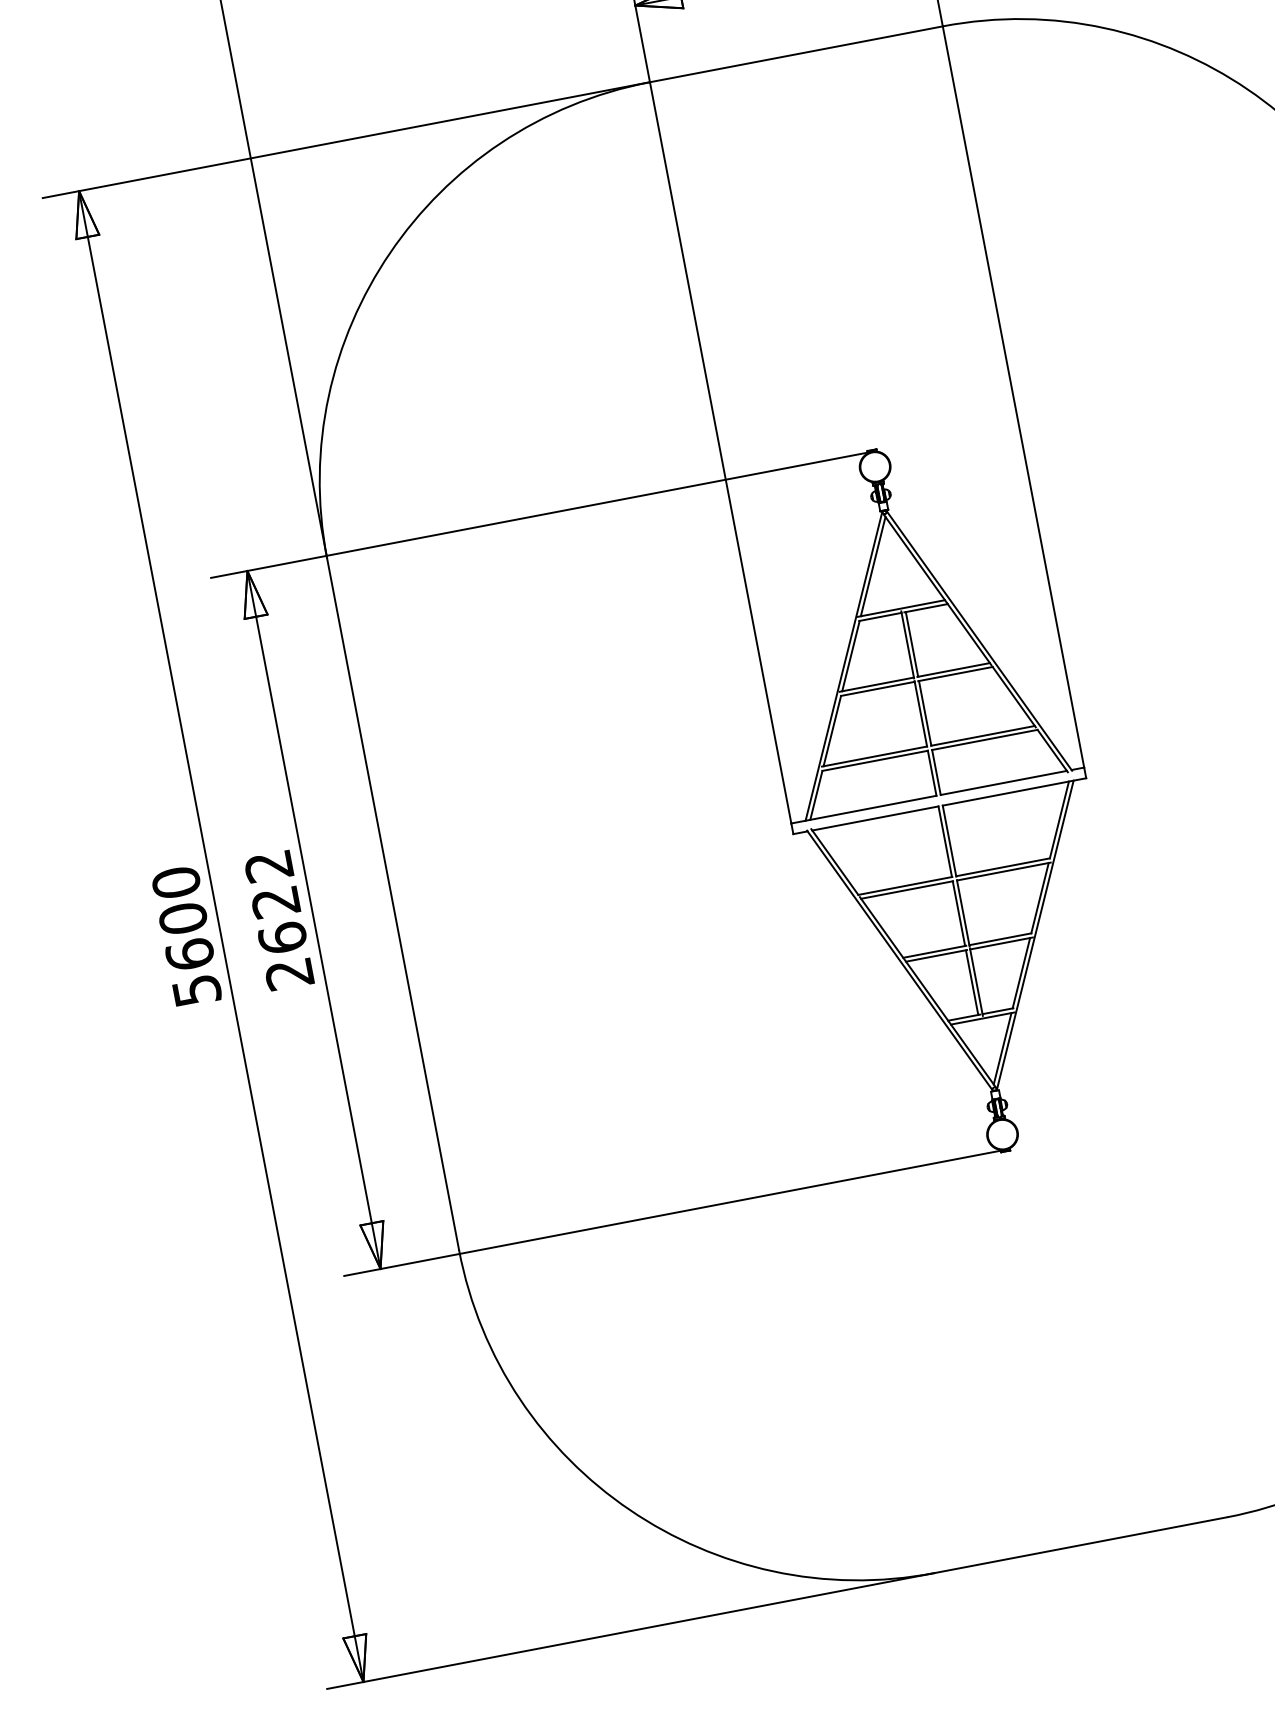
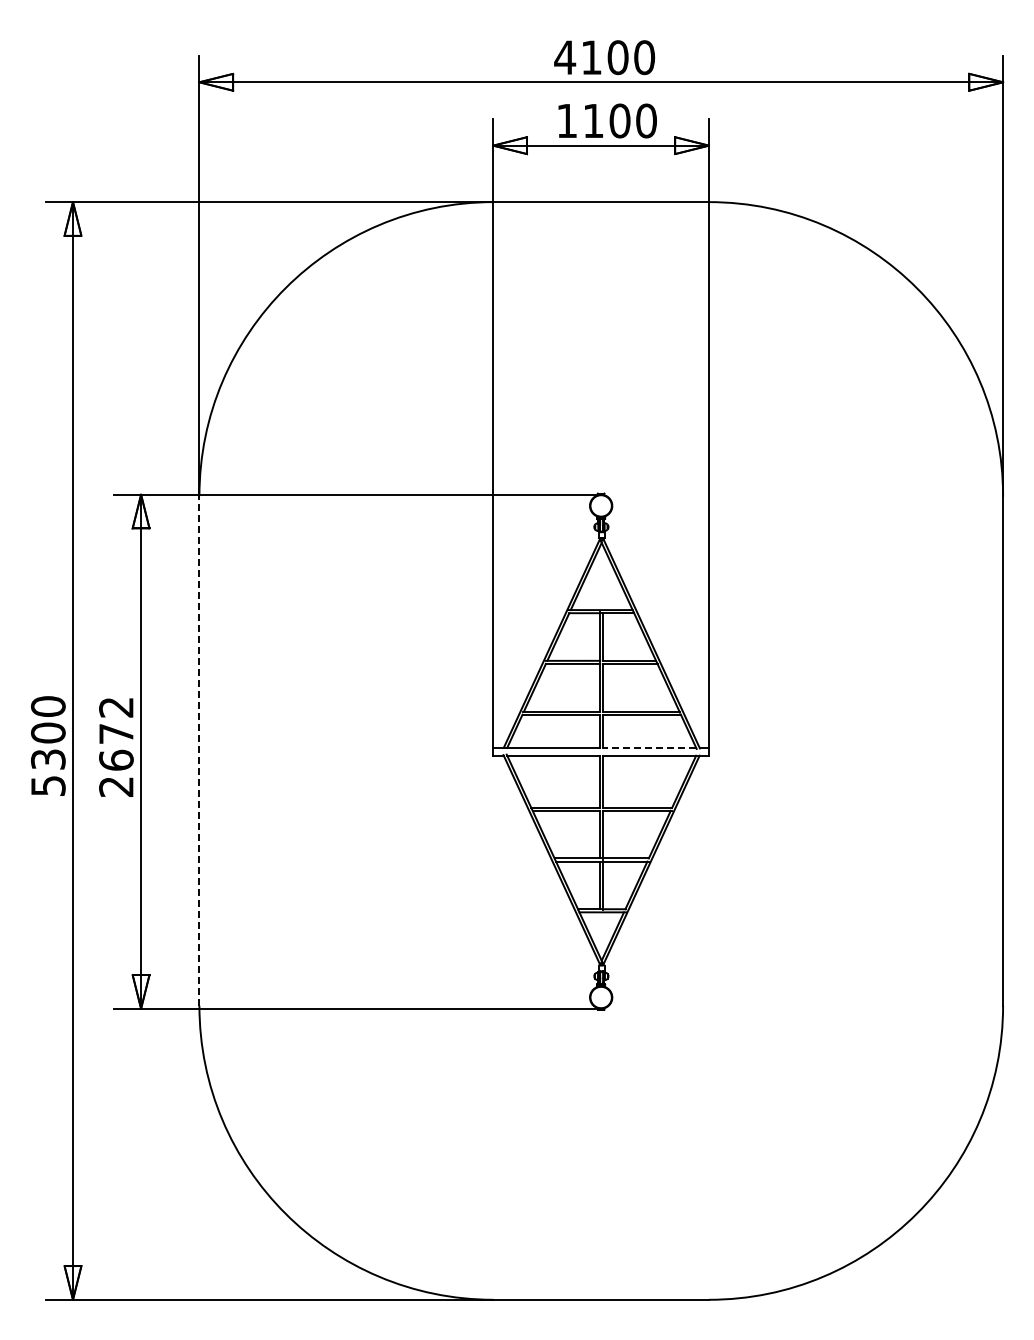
line: (1003, 782) -> (649, 747), solid -> dashed
text: (276, 902) -> (116, 734), 2622 -> 2672
line: (392, 903) -> (199, 750), solid -> dashed
text: (190, 954) -> (48, 759), 5600 -> 5300

